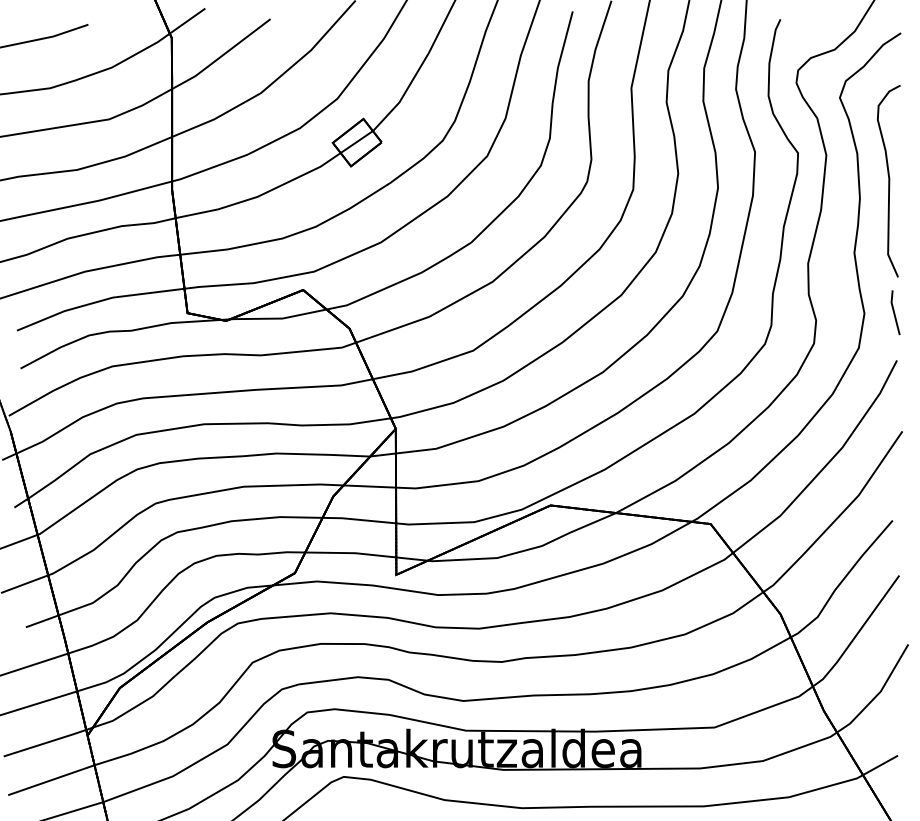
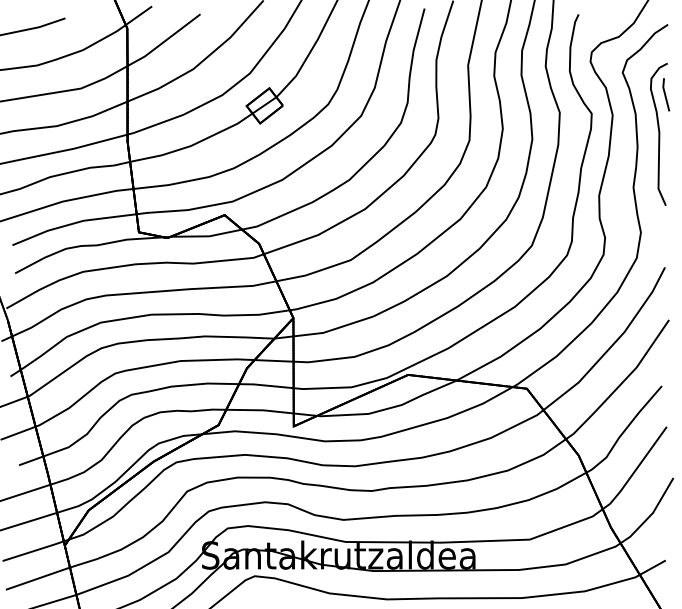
line: (894, 312) -> (665, 94), moved

